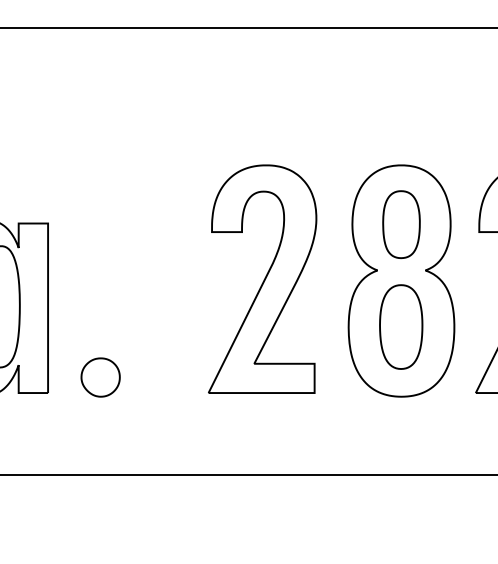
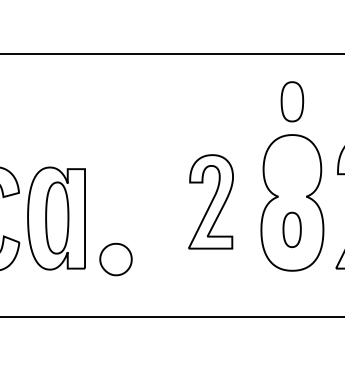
part: (401, 224) -> (292, 101), moved
part: (261, 278) -> (210, 201), size x0.7
part: (399, 326) -> (291, 229), size x0.7
part: (100, 377) -> (115, 259), size x1.4

